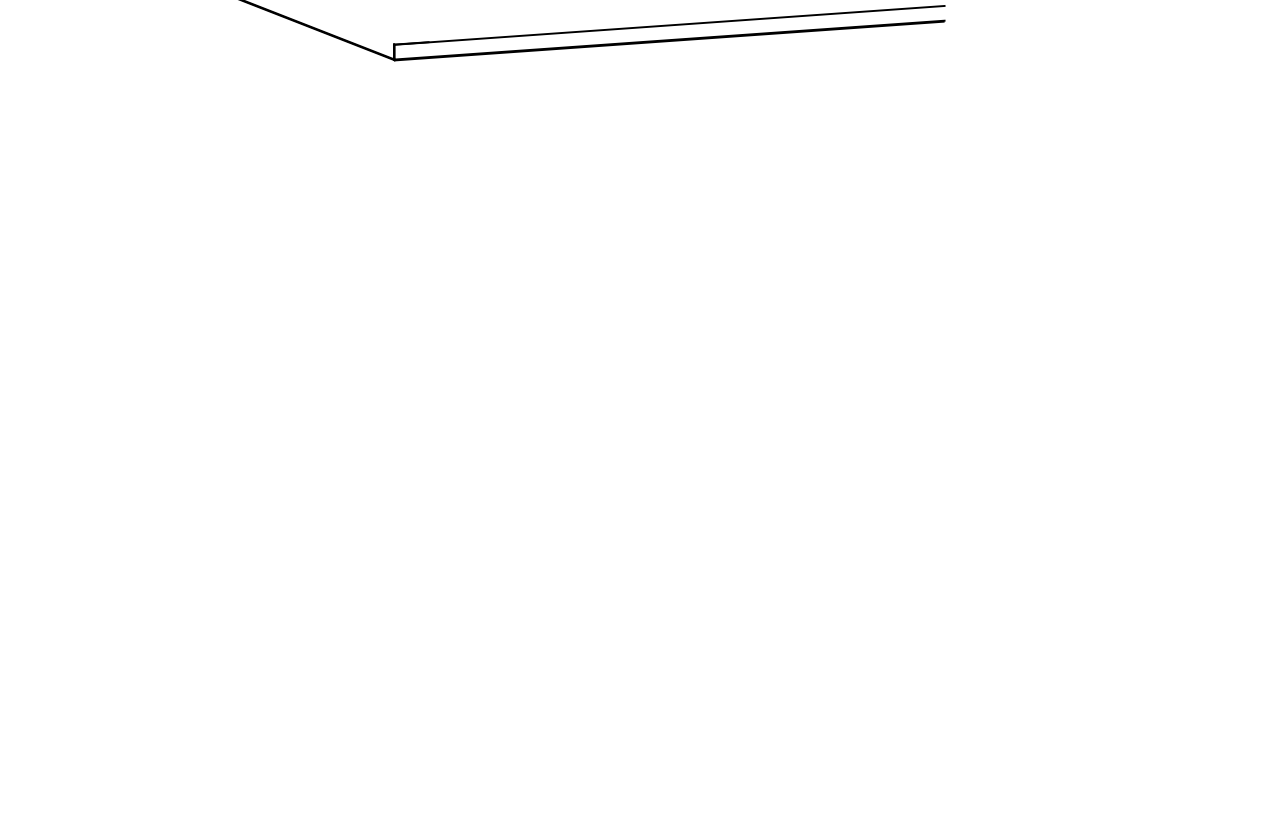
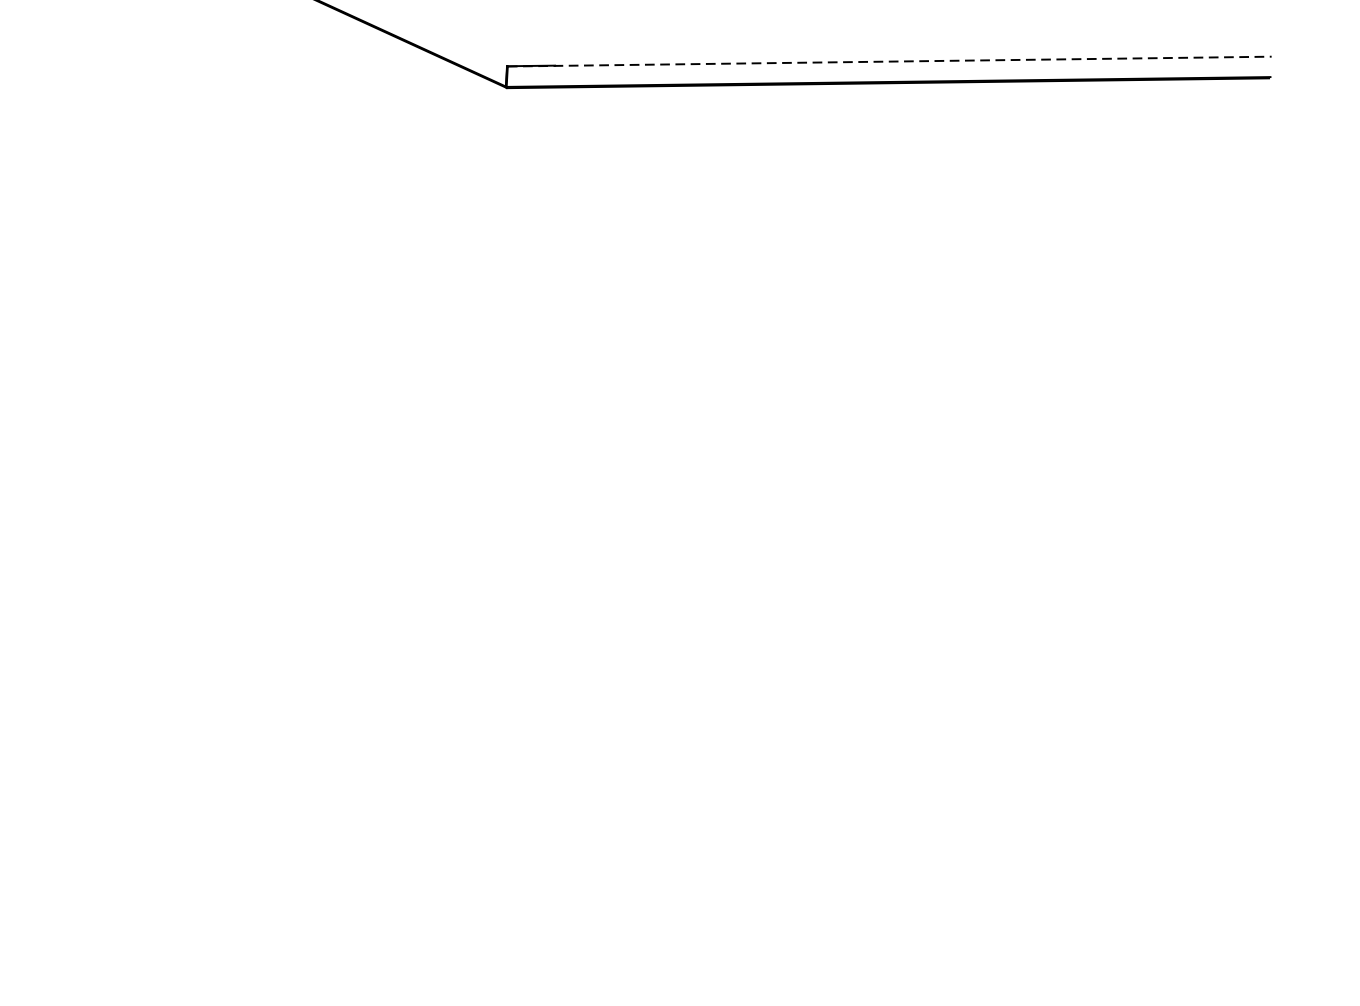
line: (669, 25) -> (889, 61), solid -> dashed

